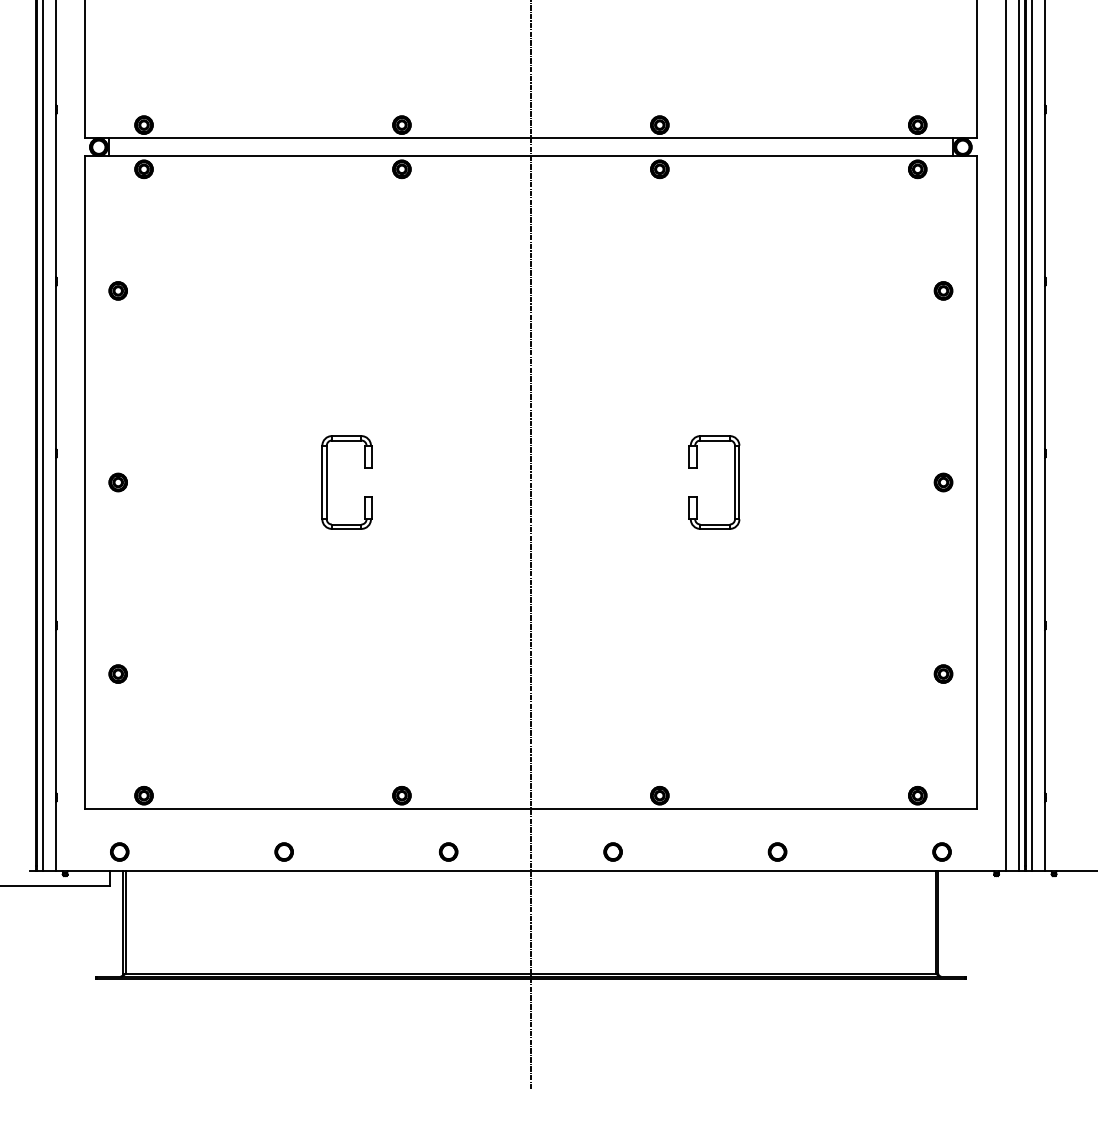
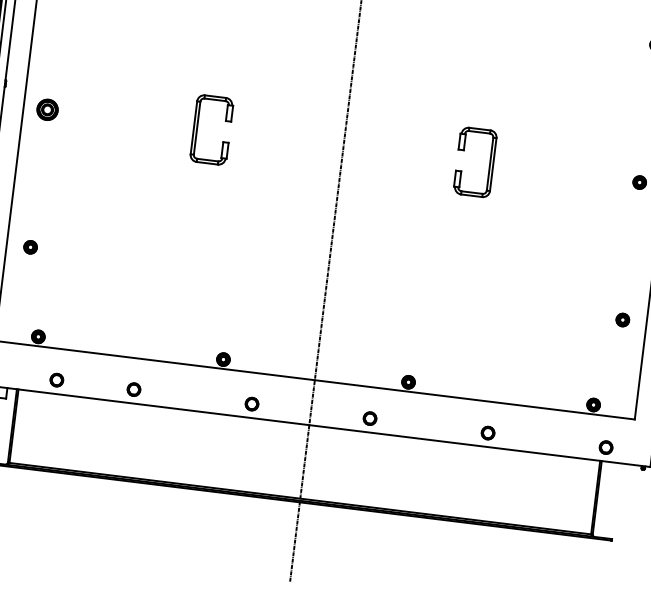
part: (117, 482) -> (46, 109), size x1.6
part: (119, 851) -> (56, 379), moved

